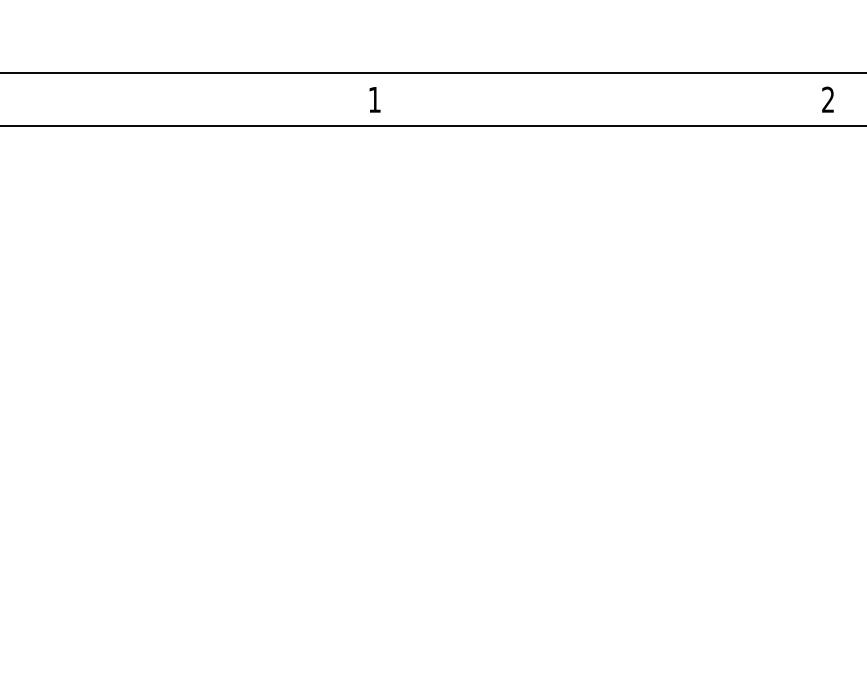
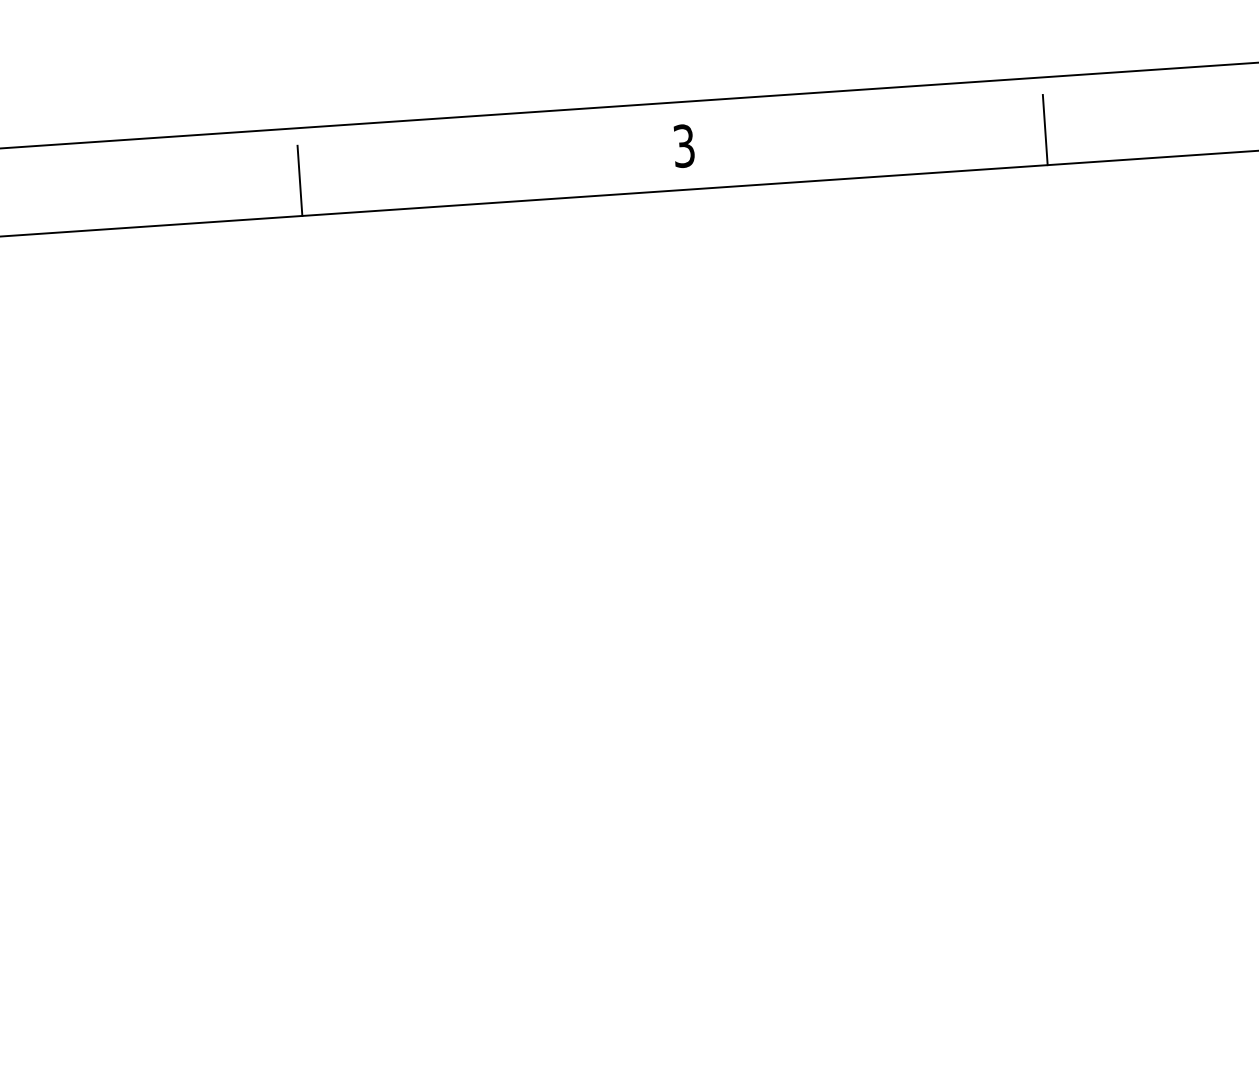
text: (374, 99) -> (683, 145), 1 -> 3
line: (140, 104) -> (299, 179), added
line: (594, 104) -> (1045, 129), added

